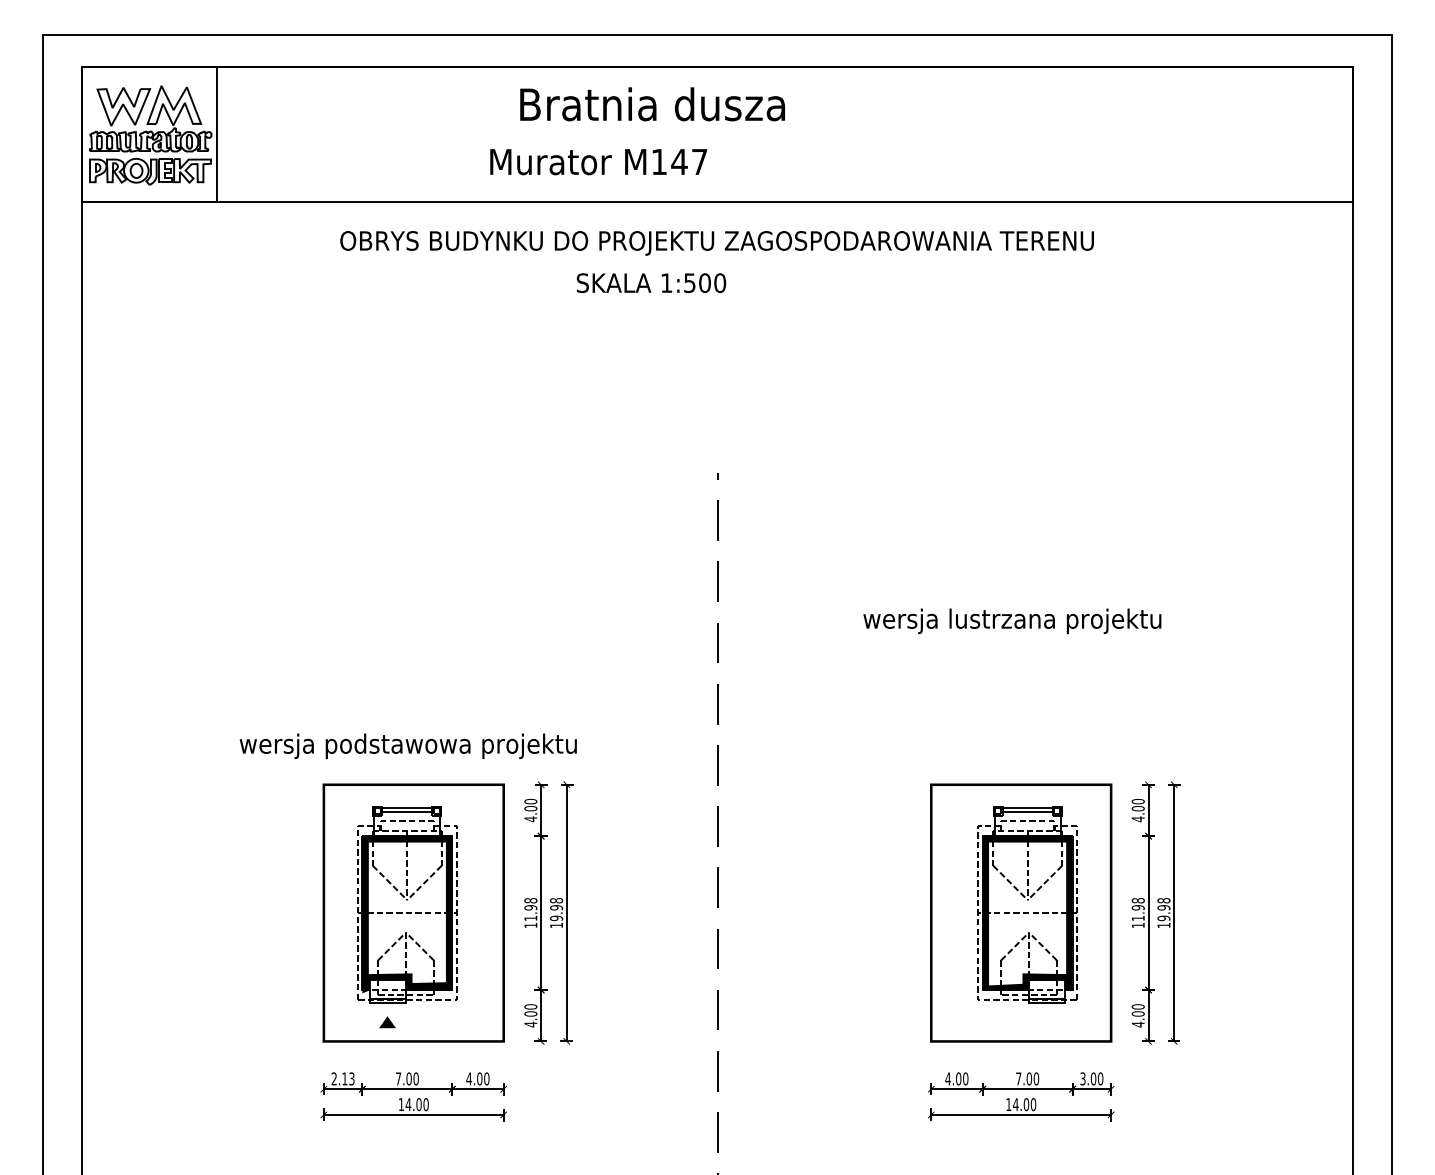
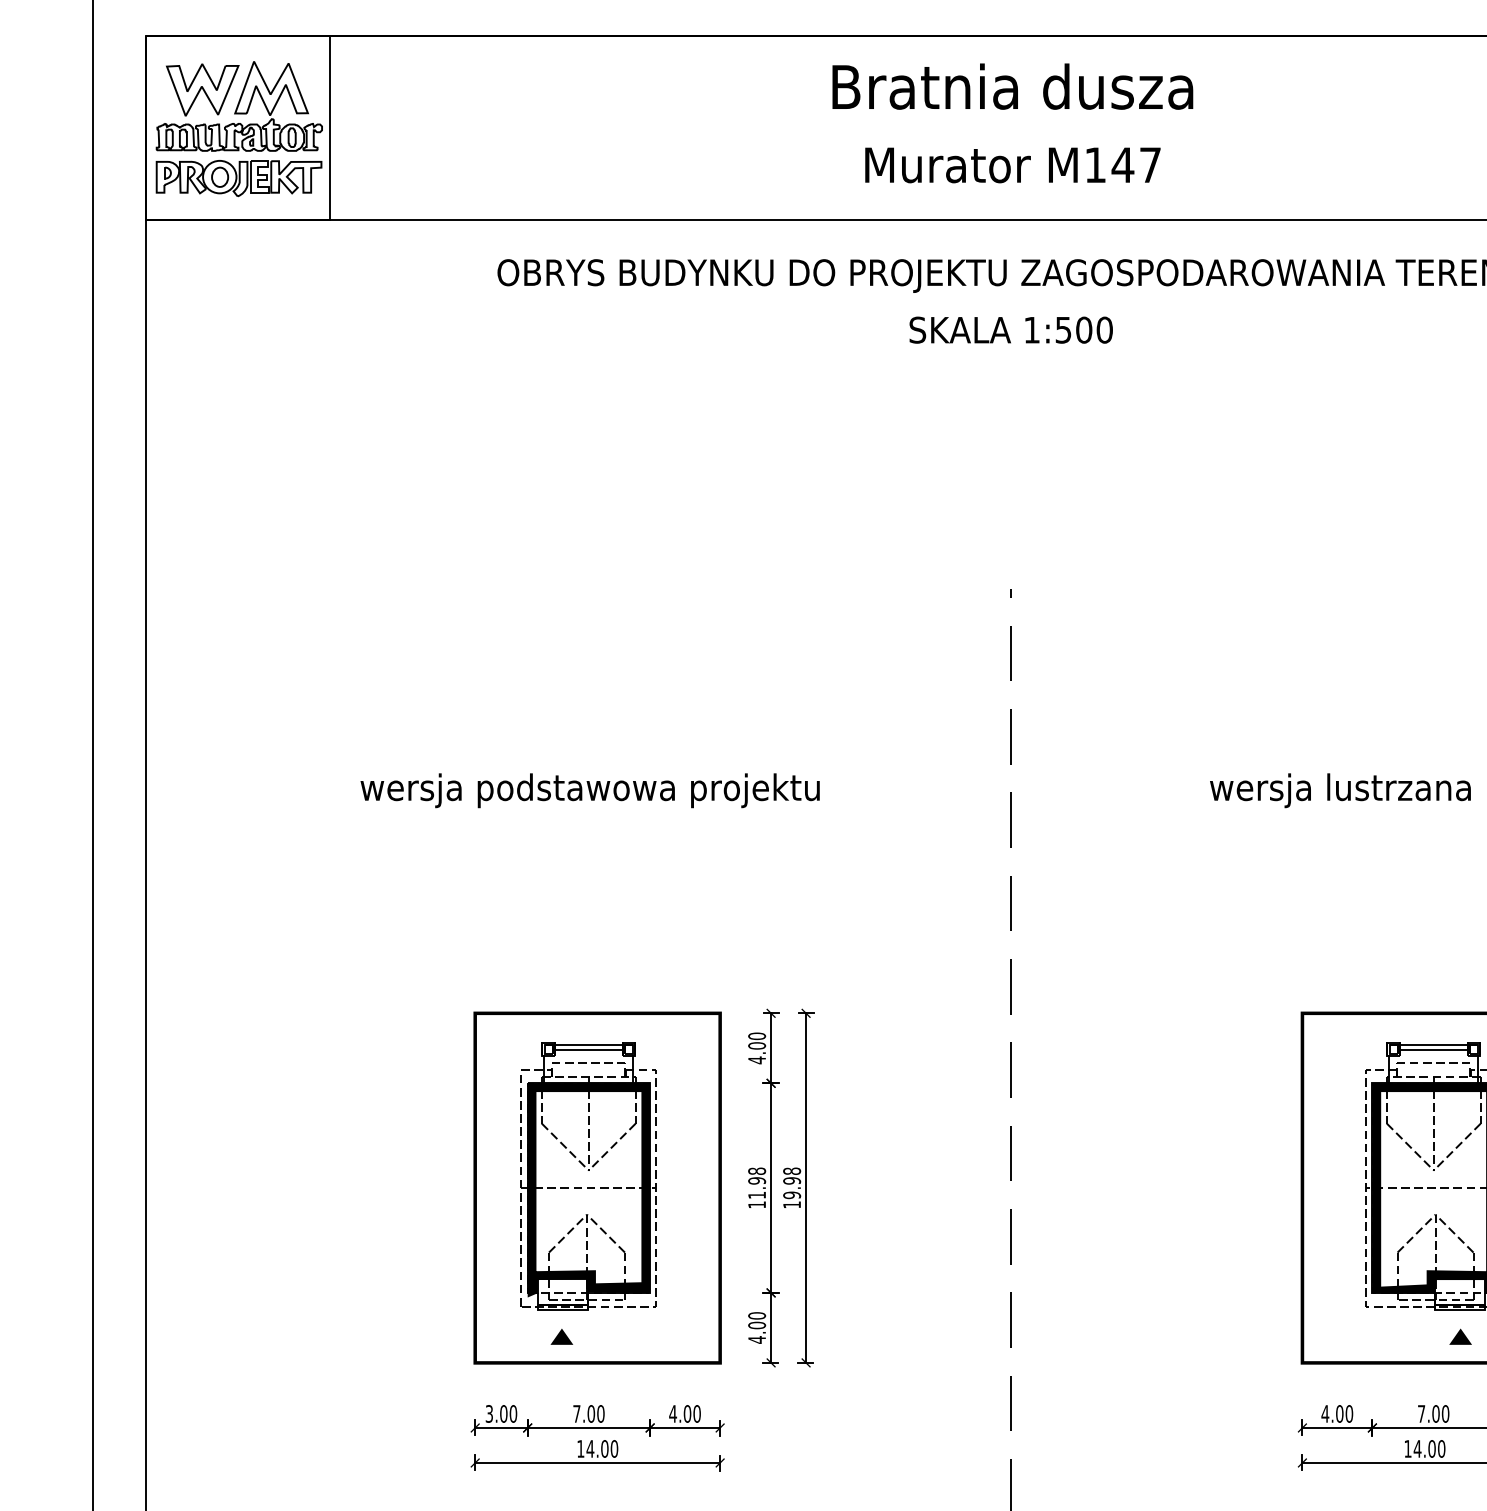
text: (652, 104) -> (1012, 86), moved
text: (598, 162) -> (1012, 165), moved
text: (651, 283) -> (1011, 330), moved
text: (407, 746) -> (589, 790), moved
fill: (1047, 1022) -> (1460, 1337), added
text: (342, 1078) -> (500, 1413), 2.13 -> 3.00

